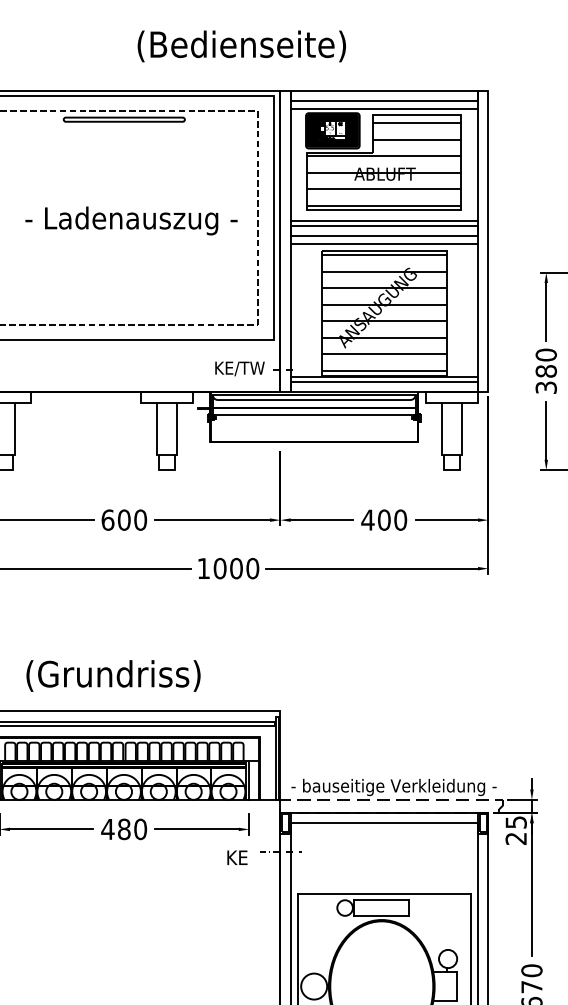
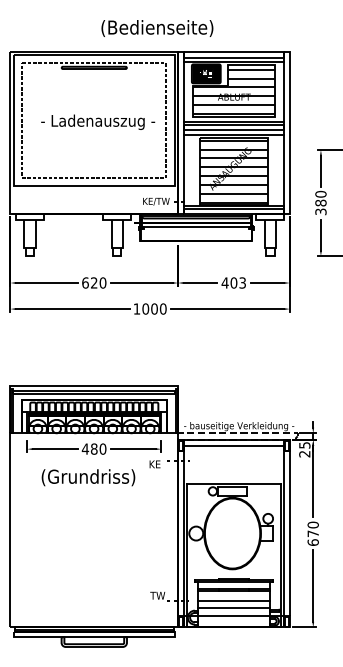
text: (122, 519) -> (93, 282), 600 -> 620
text: (400, 519) -> (242, 282), 400 -> 403
text: (113, 675) -> (88, 477), moved

